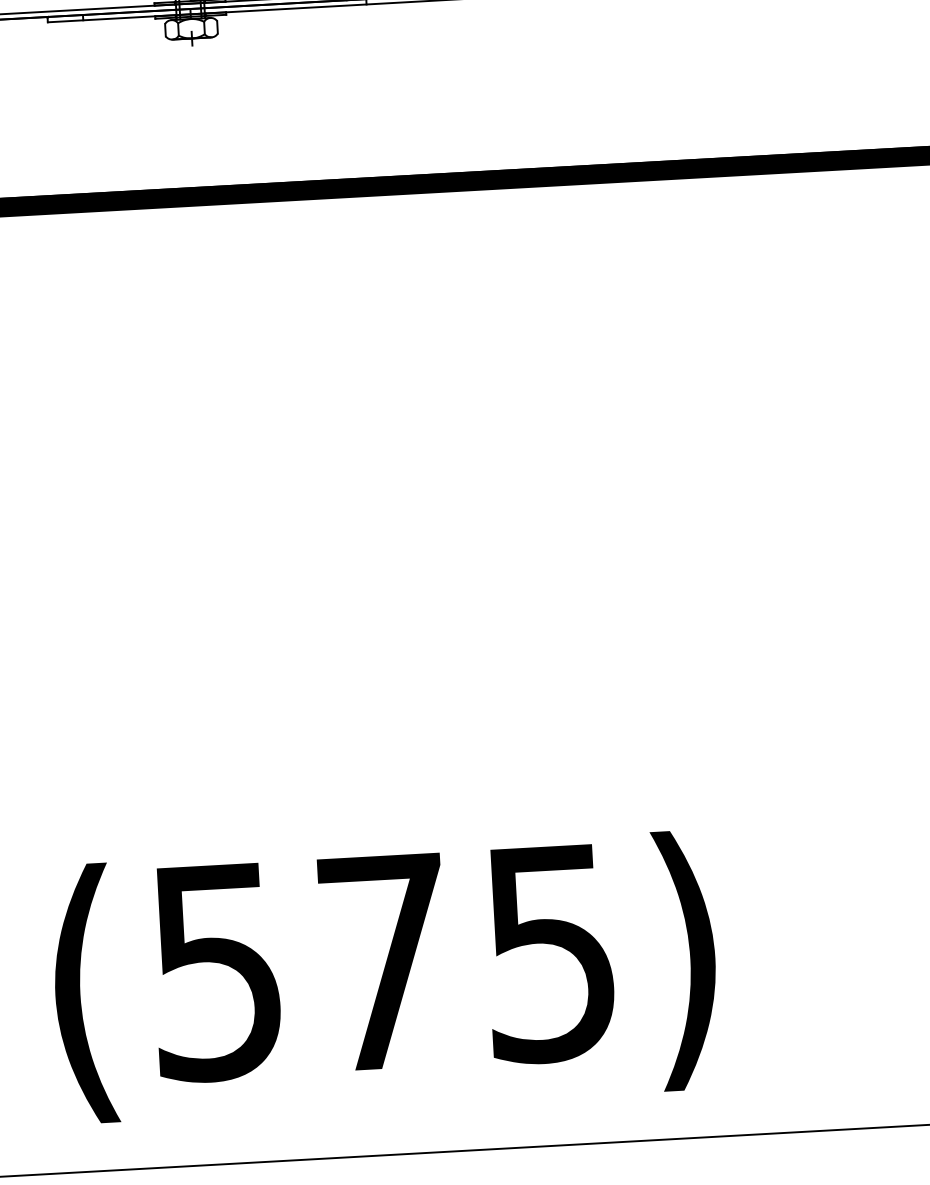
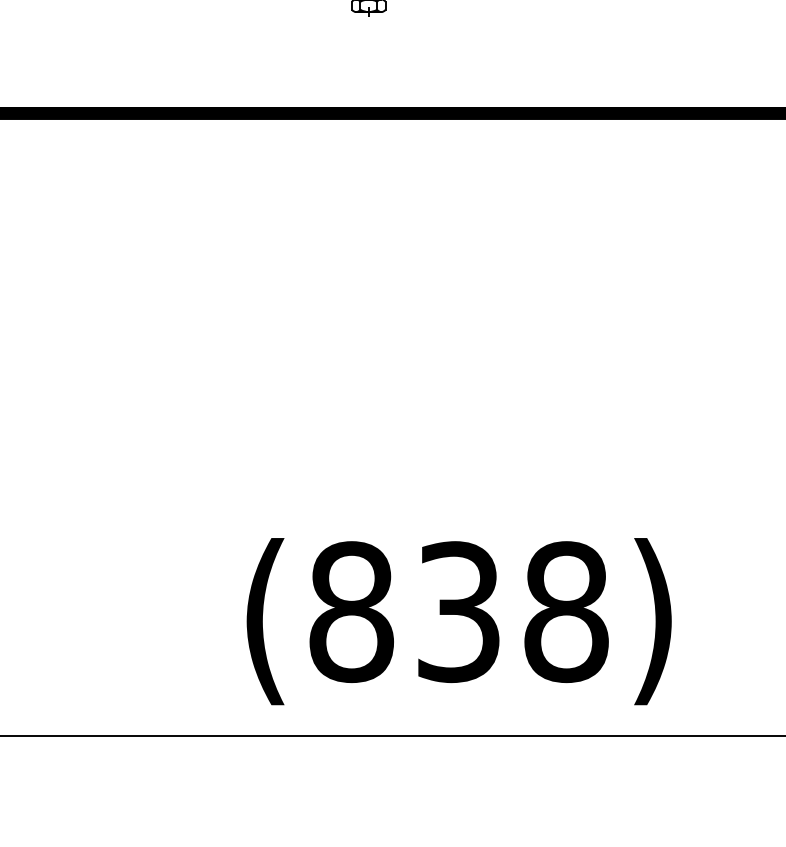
text: (383, 963) -> (458, 612), (575) -> (838)

